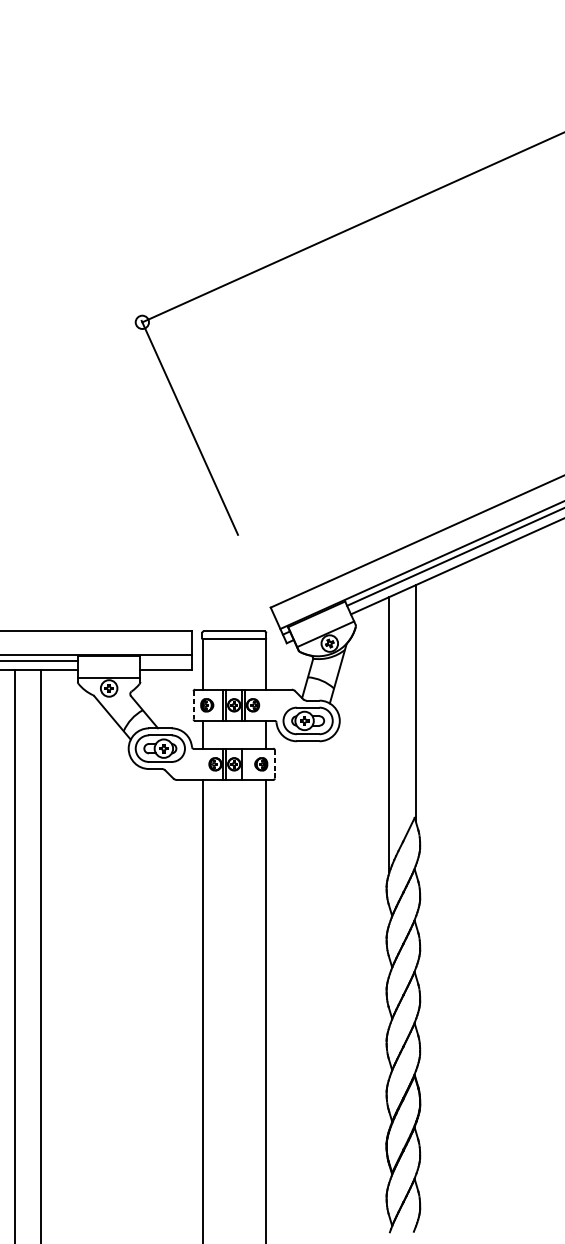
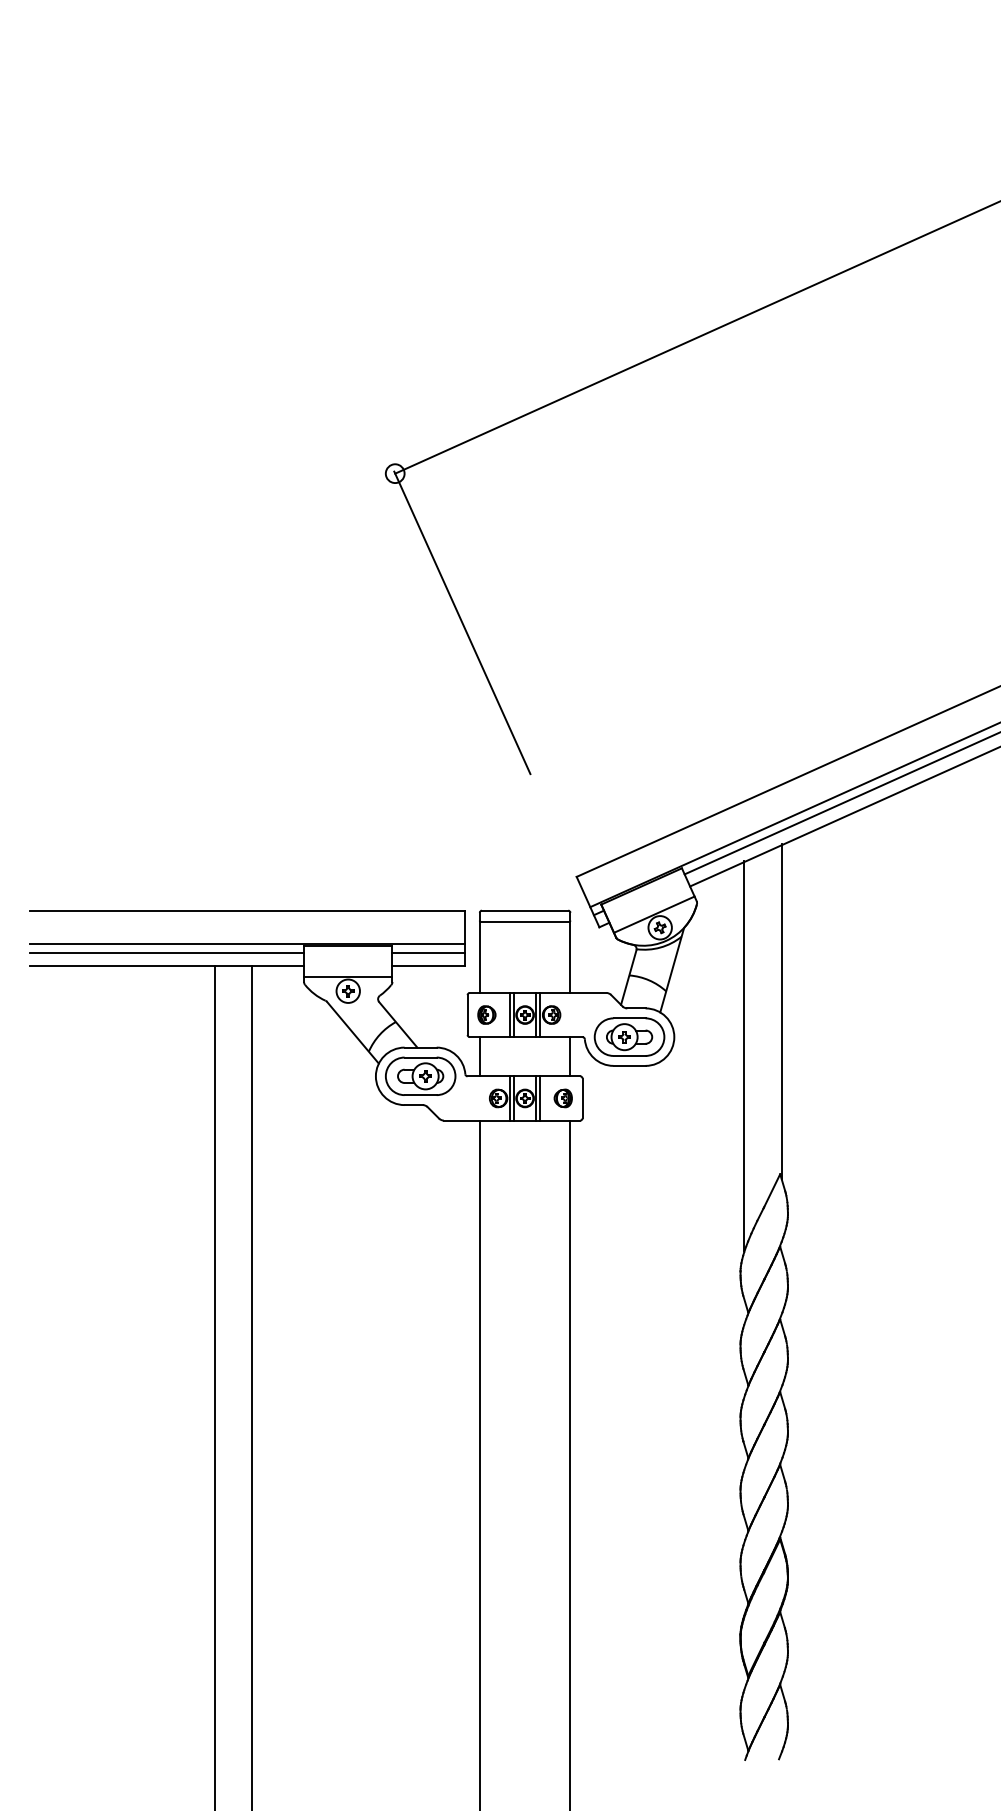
line: (165, 661) -> (428, 952), added
line: (193, 705) -> (467, 1015), dashed -> solid
line: (245, 764) -> (540, 1098), added
line: (274, 764) -> (582, 1098), dashed -> solid

